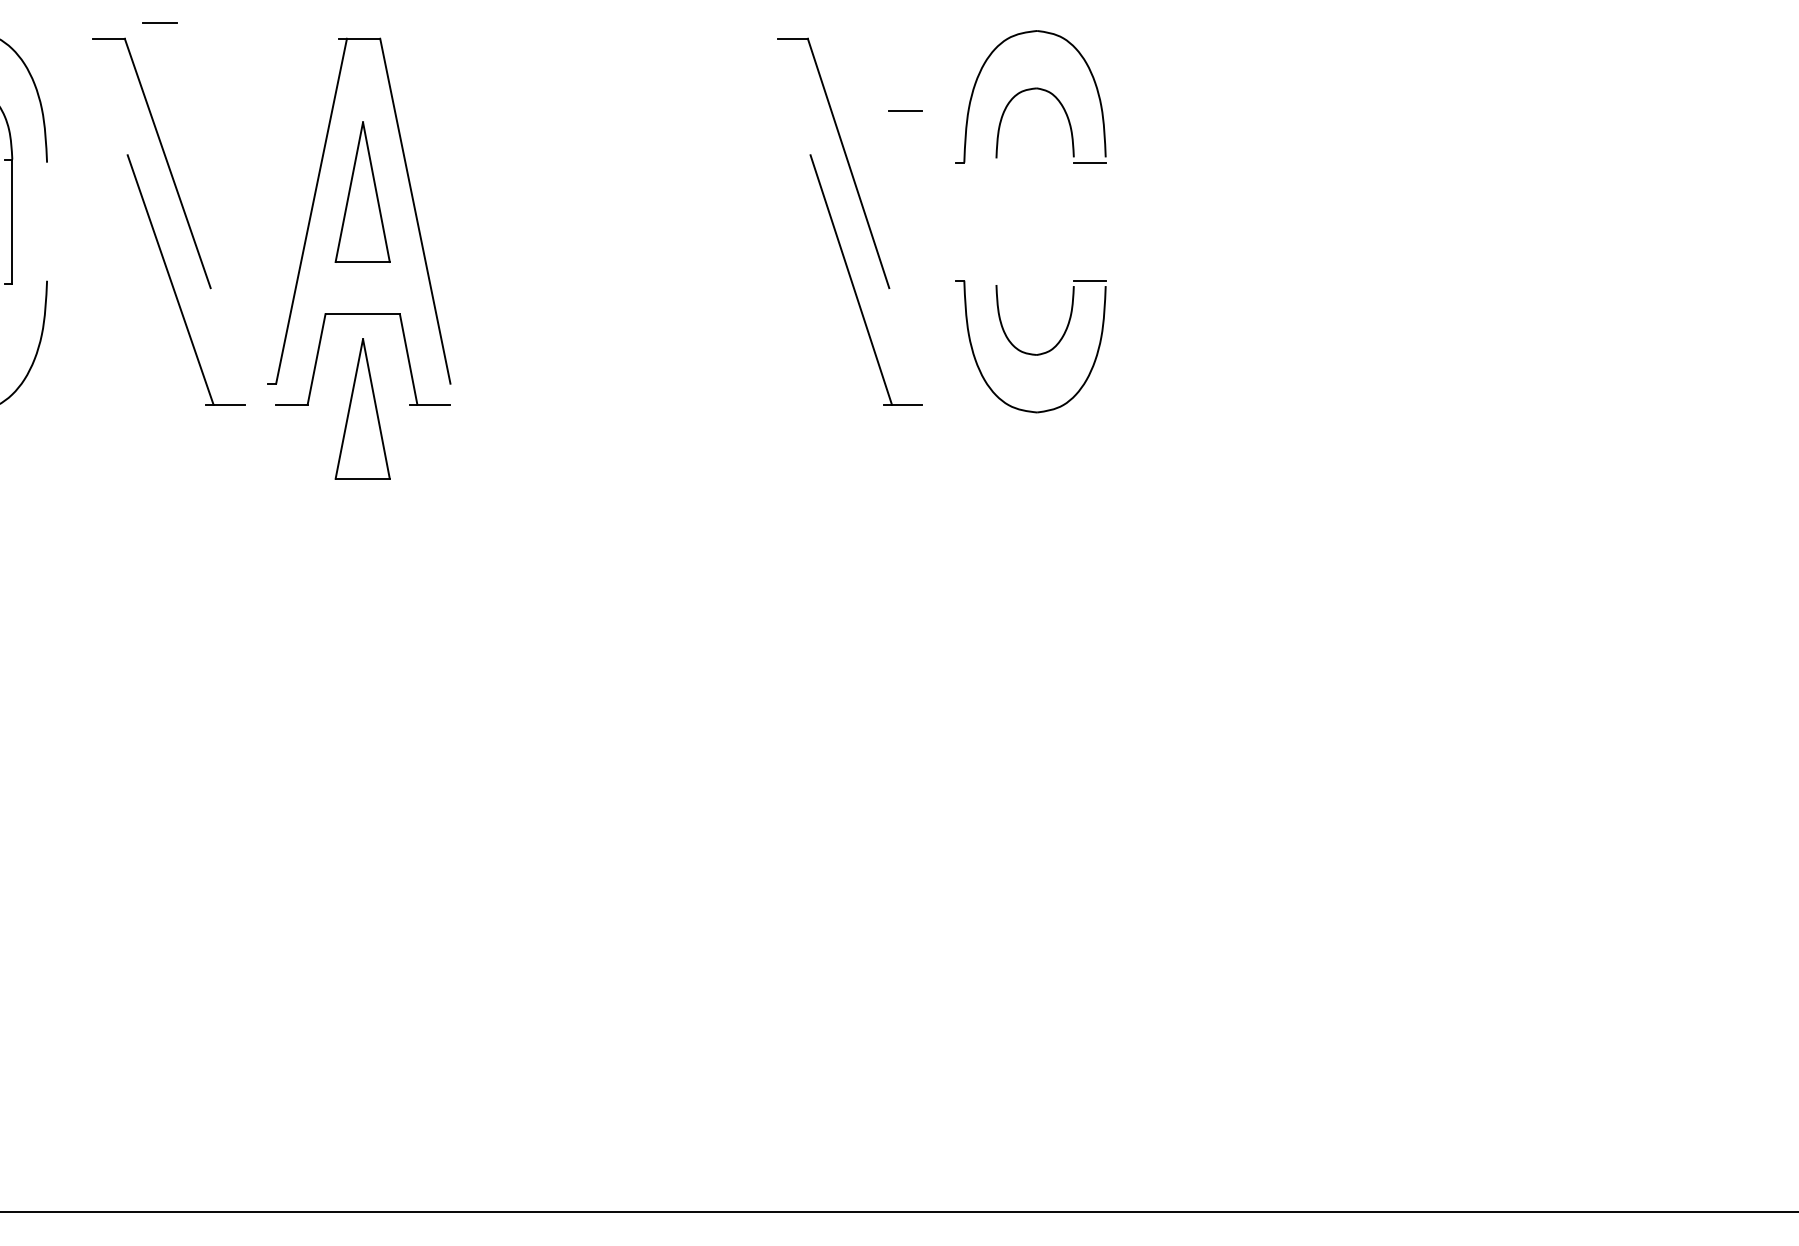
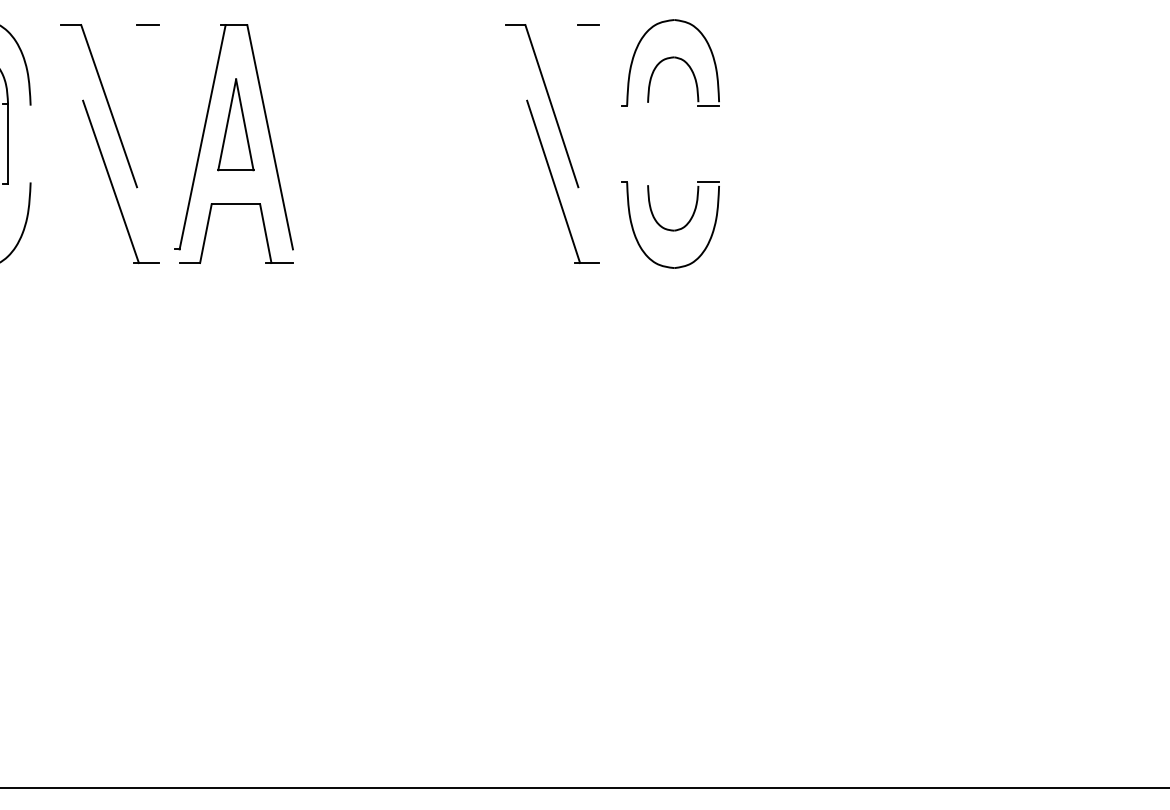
line: (159, 22) -> (147, 24), moved
line: (904, 110) -> (588, 24), moved
part: (362, 408) -> (235, 265), removed

